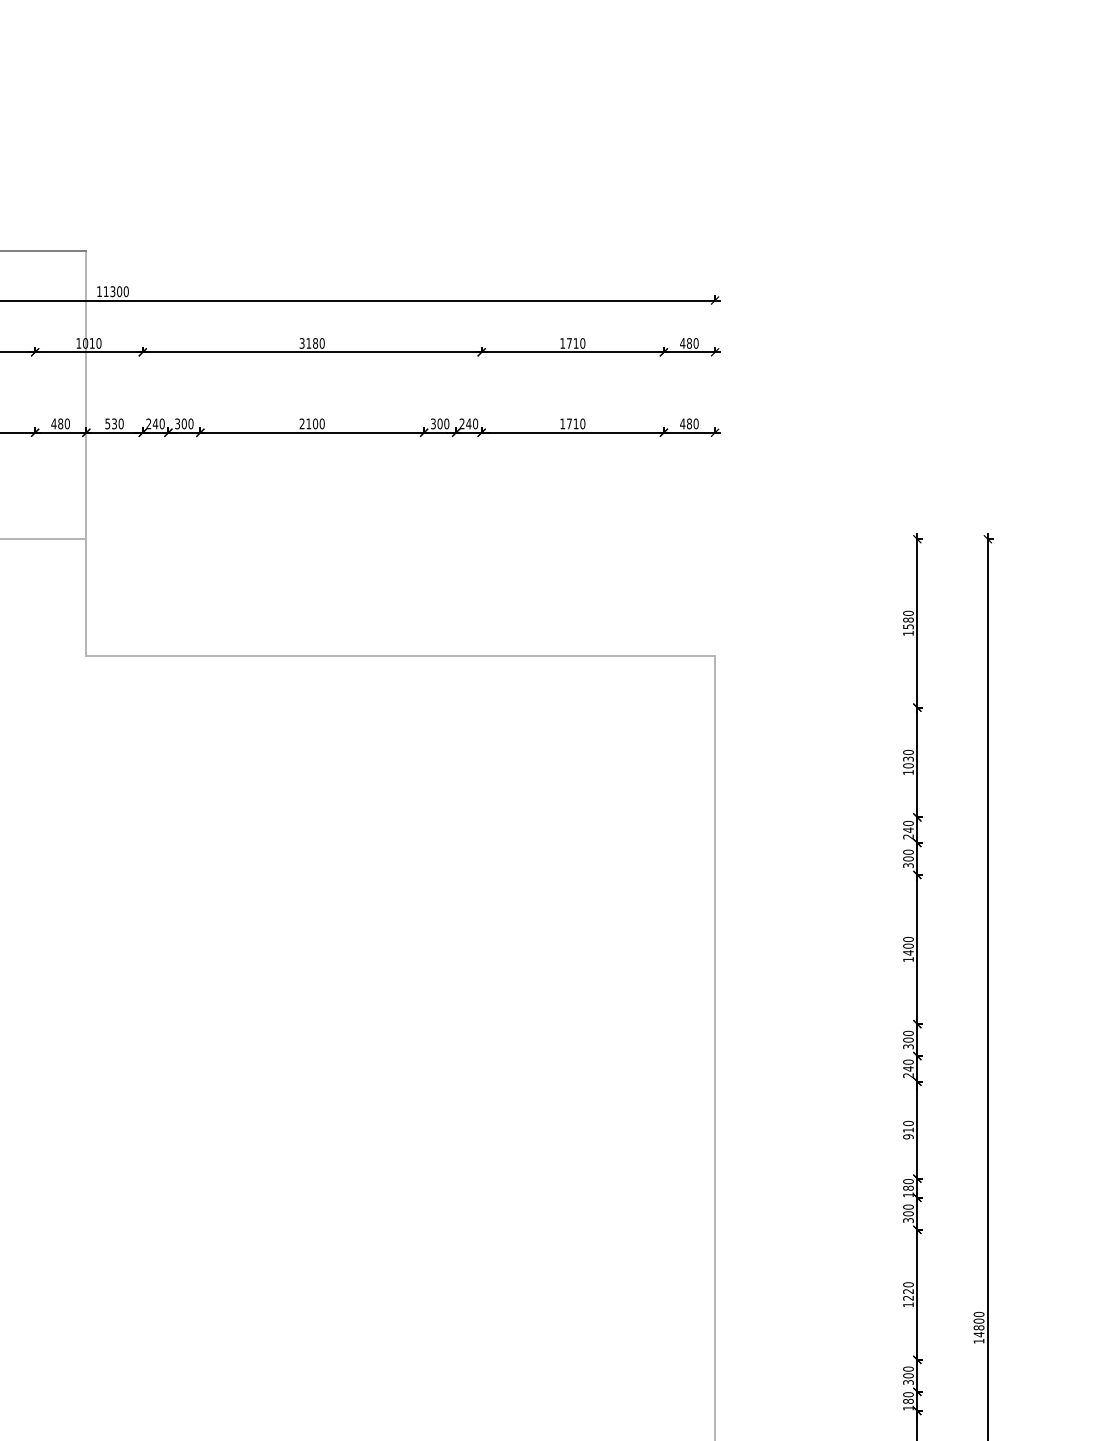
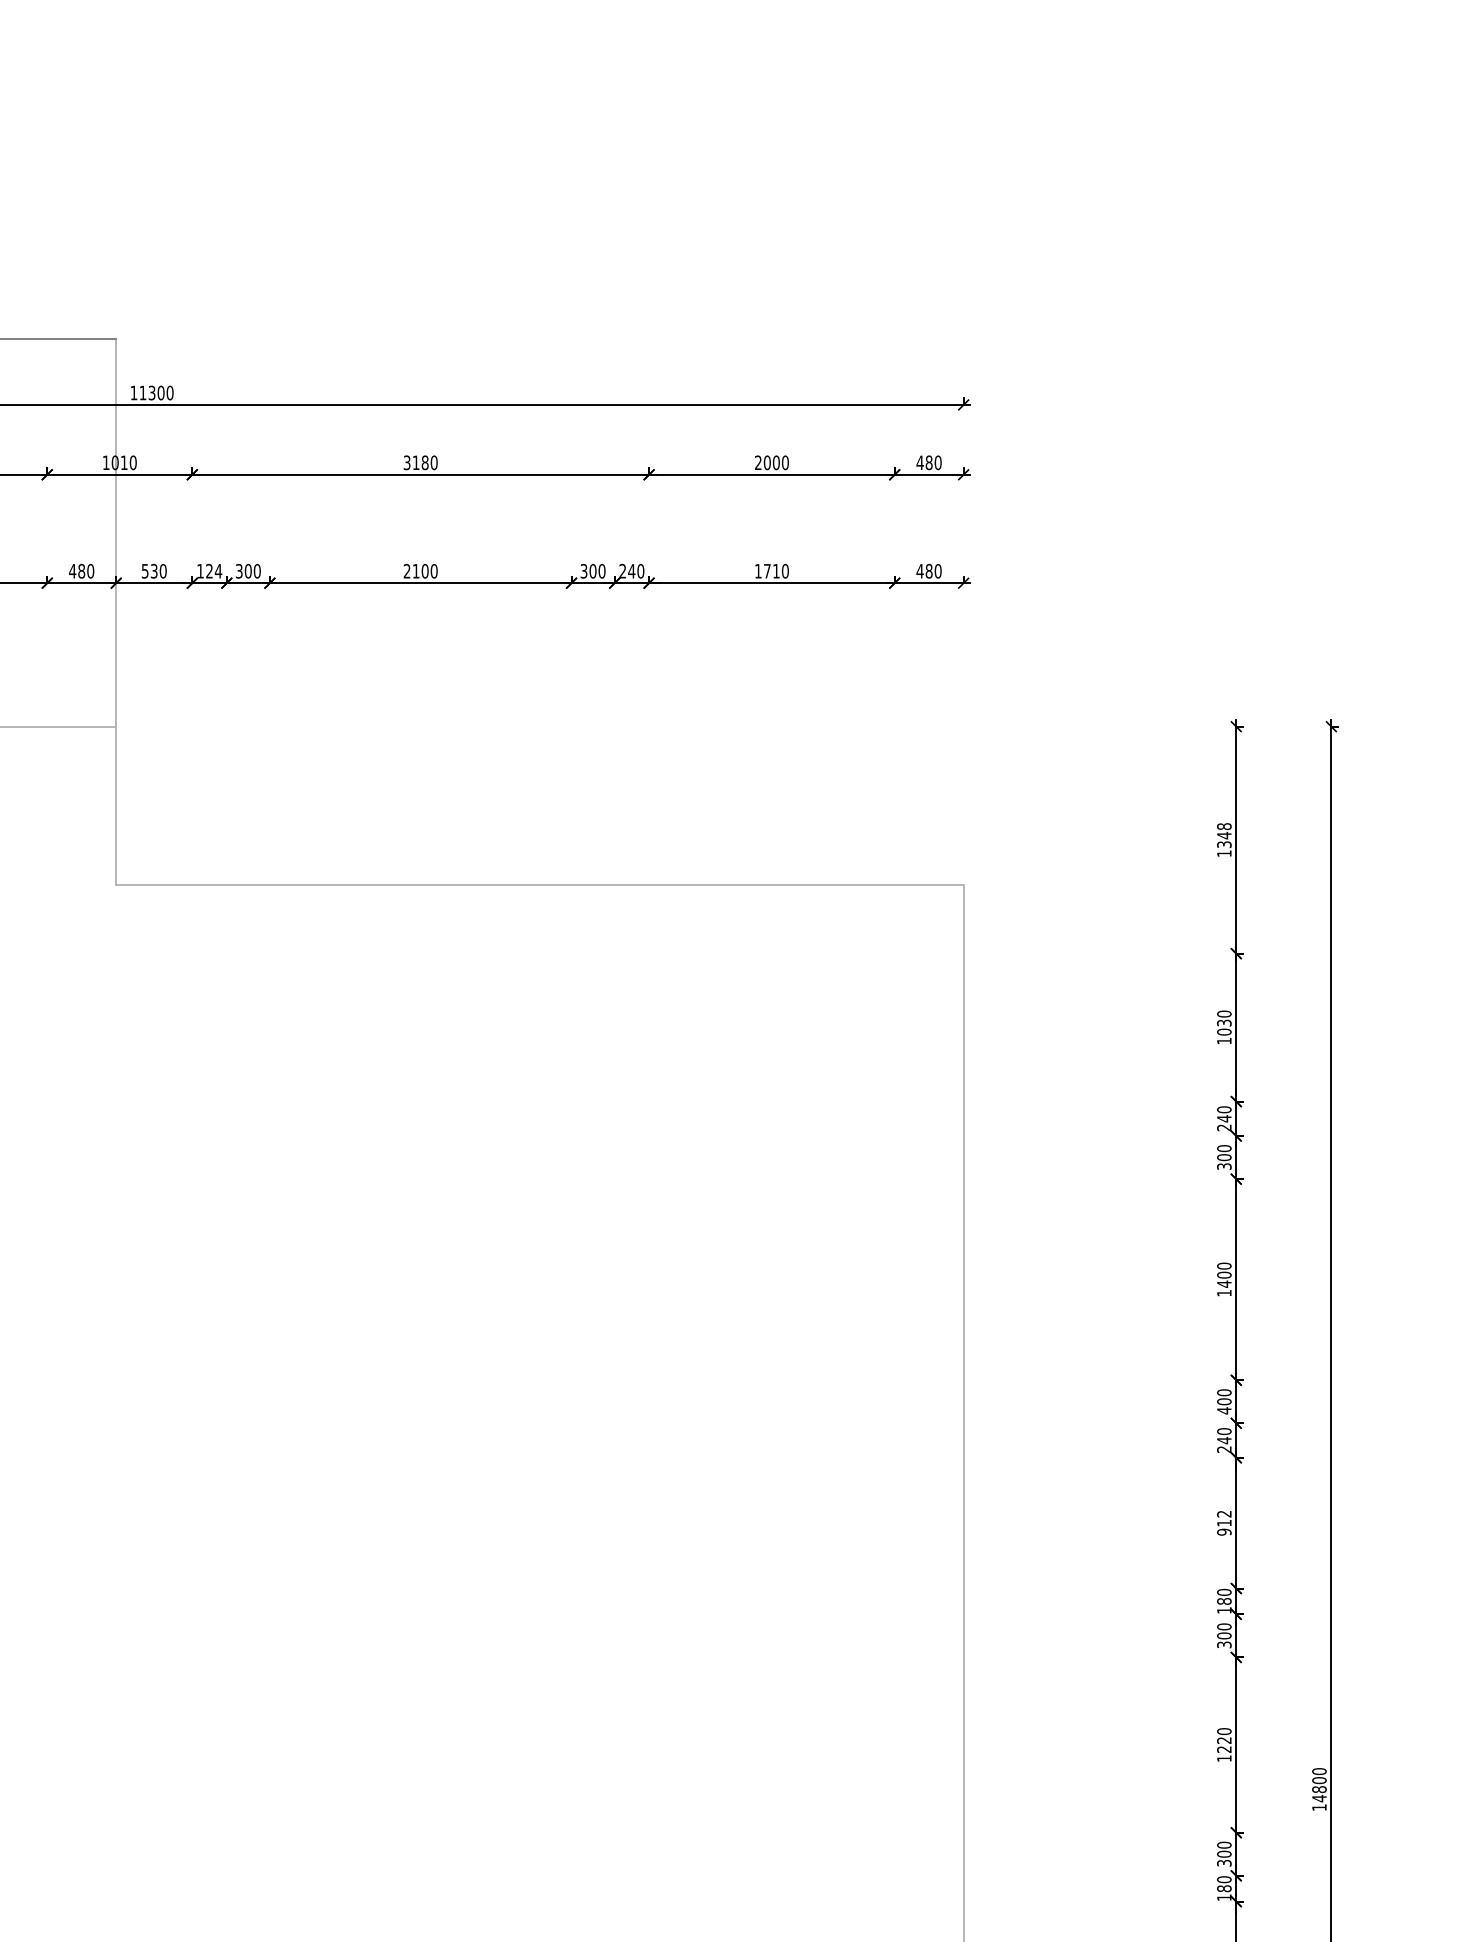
text: (569, 343) -> (767, 462), 1710 -> 2000
text: (155, 423) -> (209, 570), 240 -> 124
text: (908, 619) -> (1224, 834), 1580 -> 1348
text: (908, 1046) -> (1224, 1410), 300 -> 400
text: (908, 1123) -> (1224, 1514), 910 -> 912

